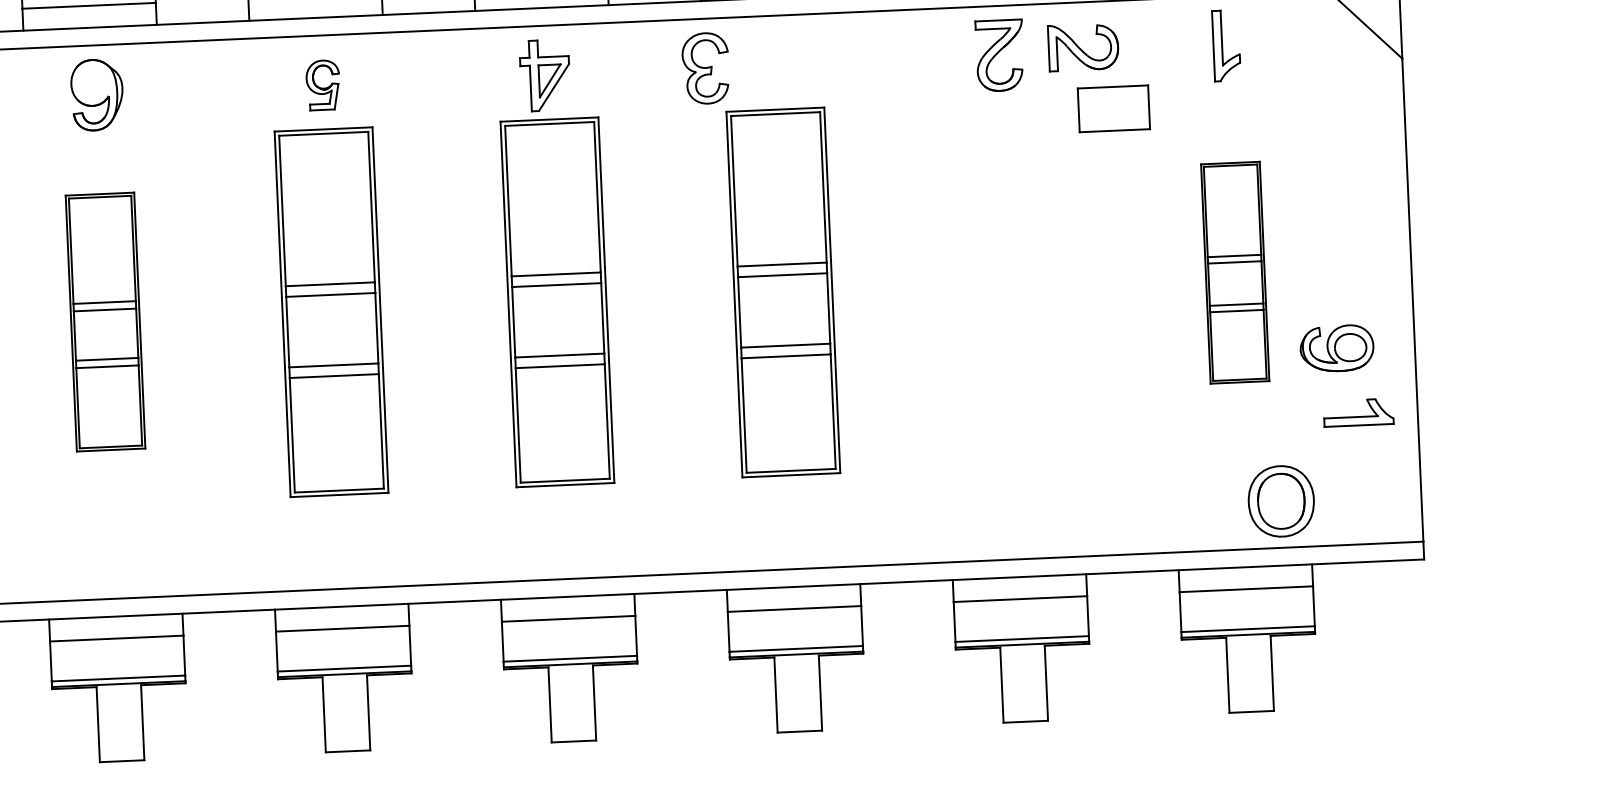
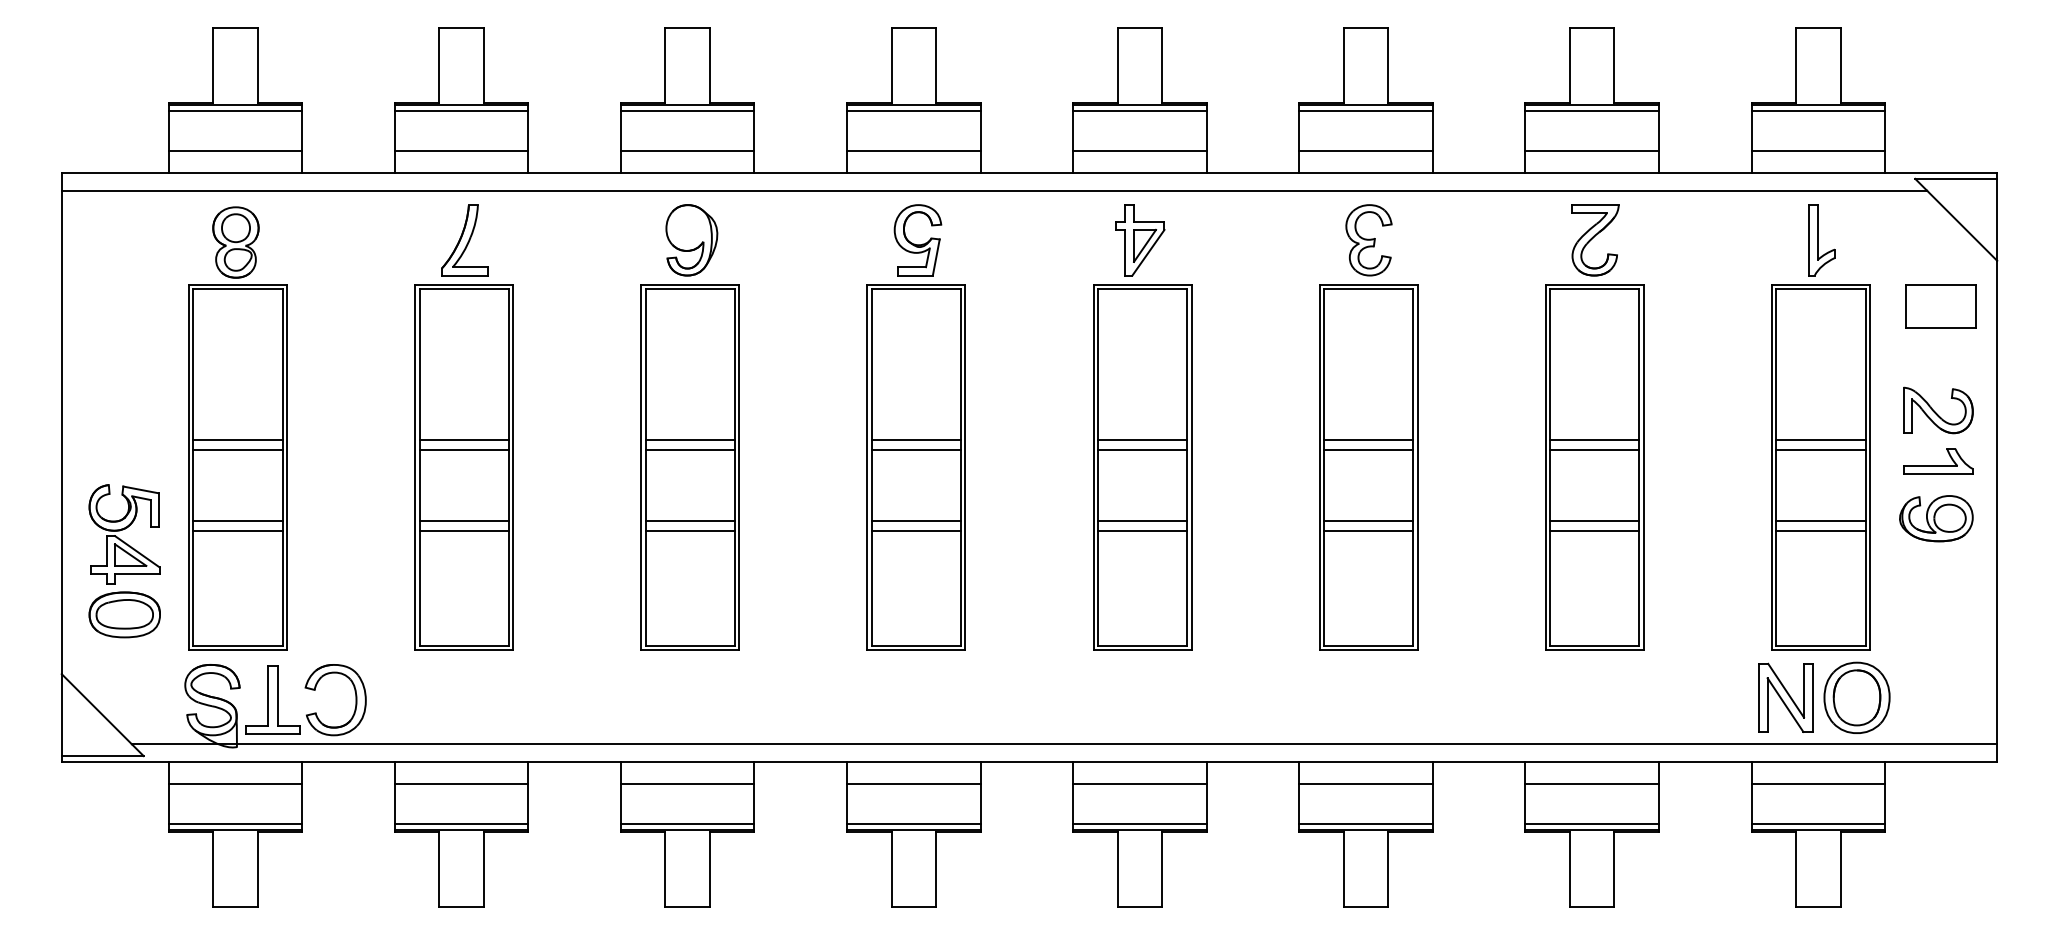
part: (1083, 47) -> (1938, 410), moved
part: (705, 68) -> (1368, 240), moved
part: (322, 85) -> (917, 240), size x1.43
part: (1113, 108) -> (1940, 306), moved
part: (1234, 272) -> (1820, 467), size x1.67
part: (1008, 282) -> (1594, 467), added
part: (104, 322) -> (689, 467), size x1.43
part: (1337, 348) -> (1936, 518), moved
part: (1358, 412) -> (1938, 461), moved
part: (1209, 504) -> (1785, 697), added

